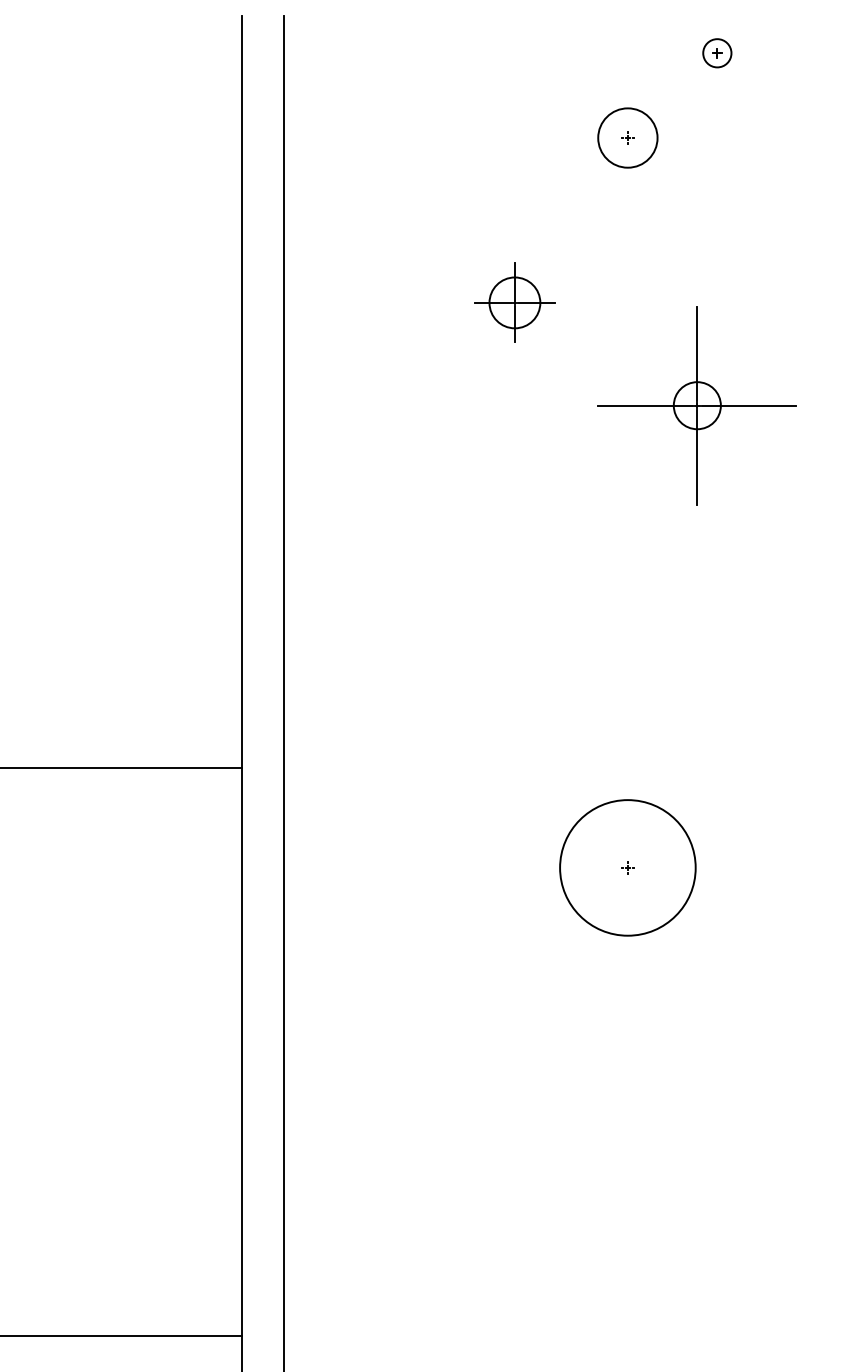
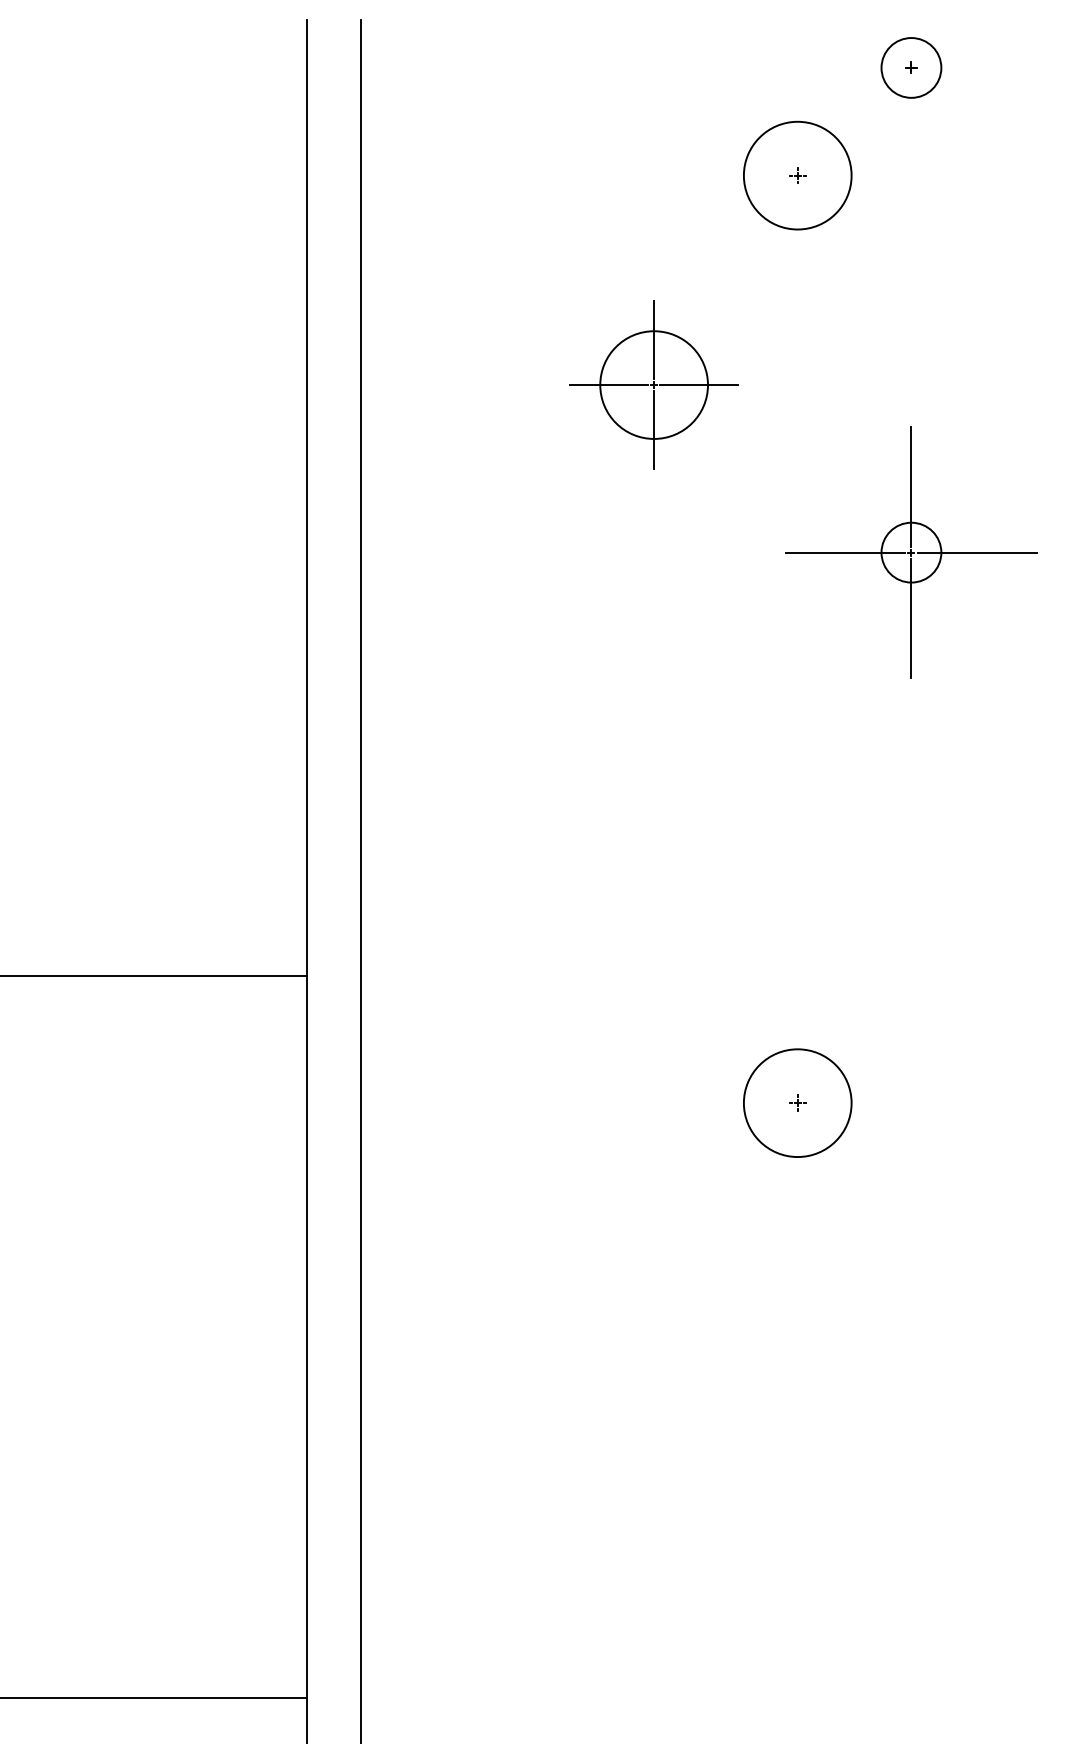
circle: (716, 52) -> (910, 66), size x1.67
circle: (627, 137) -> (797, 174), size x1.43
part: (514, 302) -> (653, 384), size x1.67
part: (696, 405) -> (910, 552), moved
circle: (627, 867) -> (797, 1102), size x0.62

